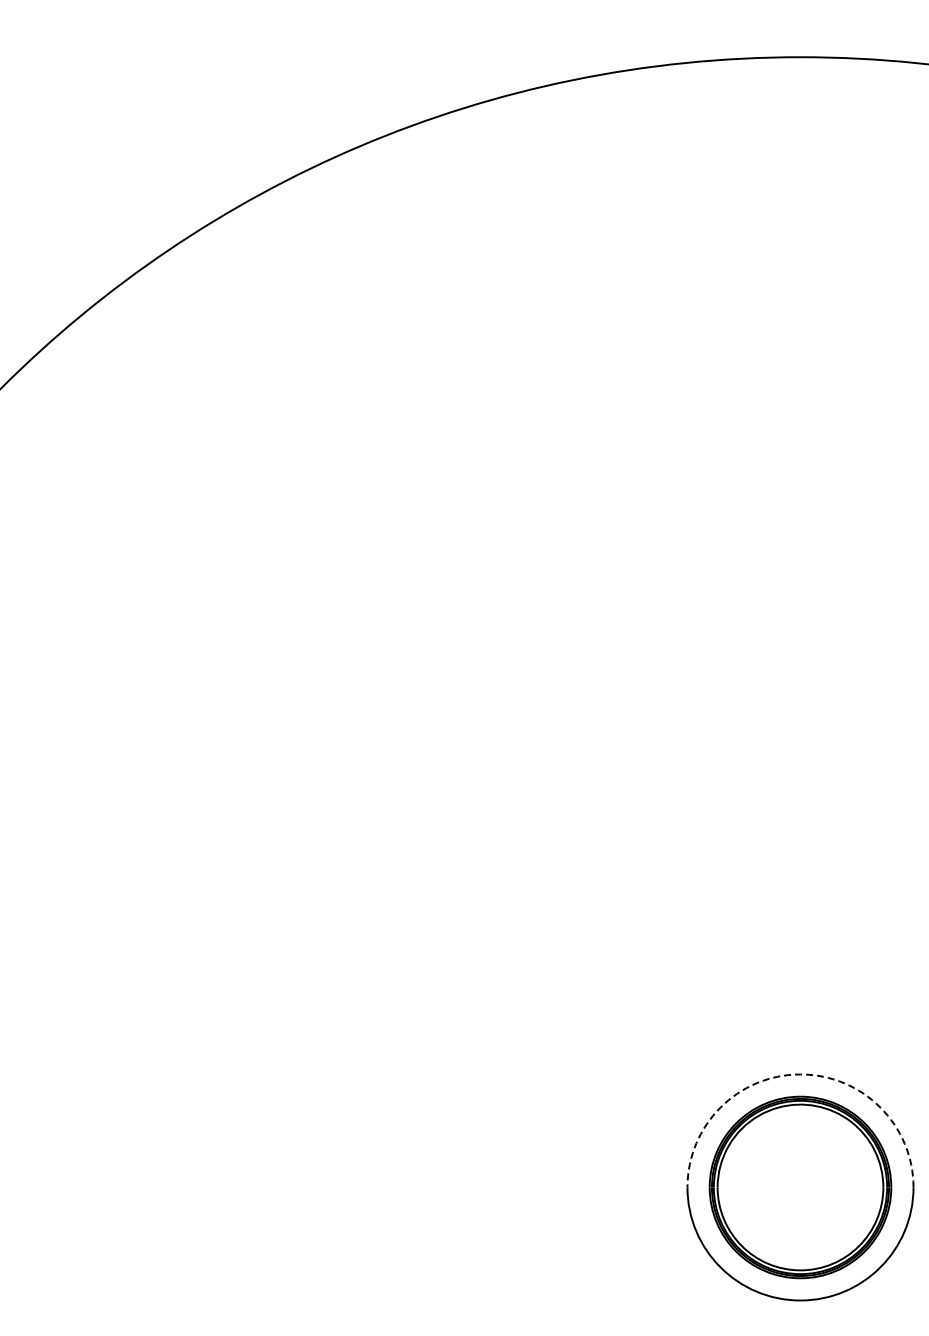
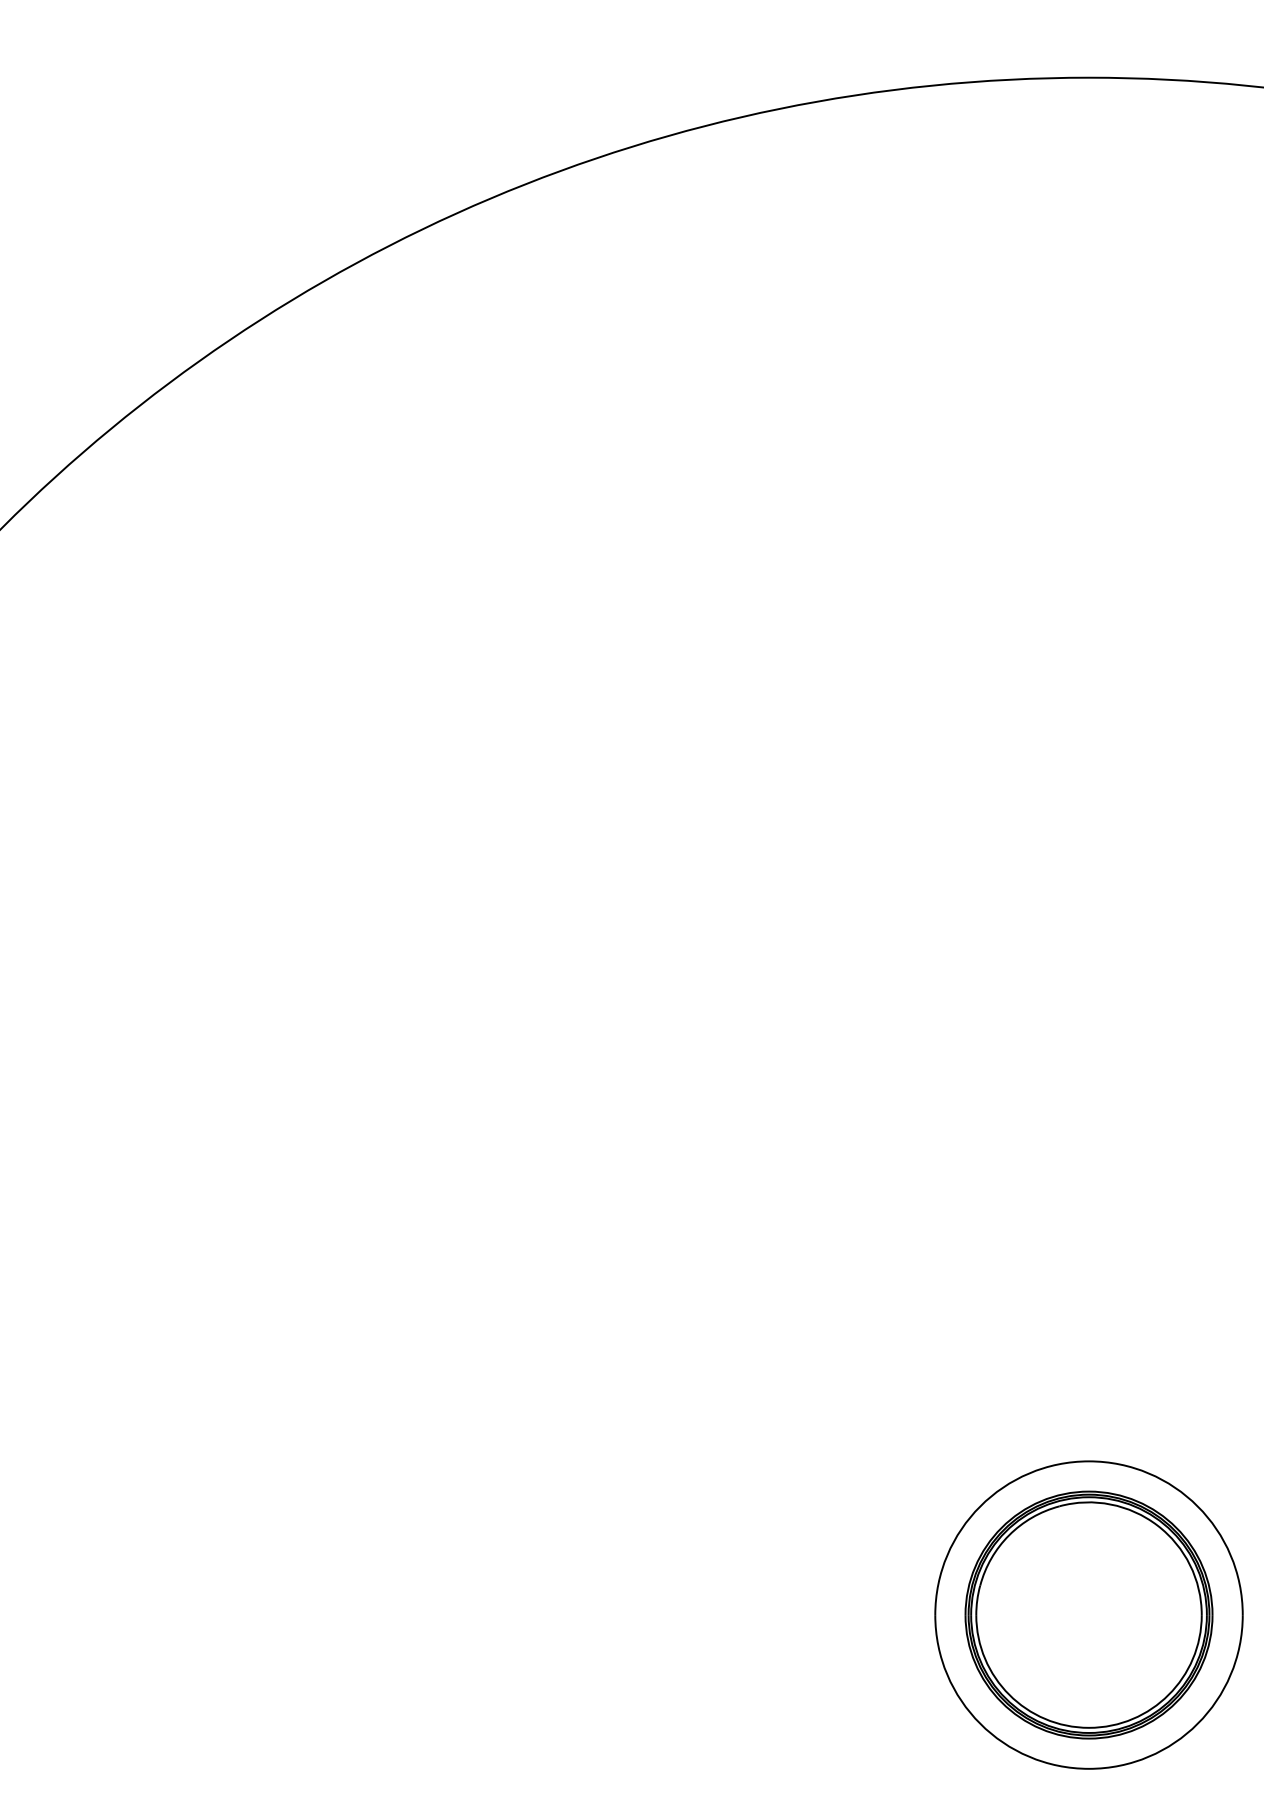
arc: (800, 1074) -> (1089, 1461), dashed -> solid

